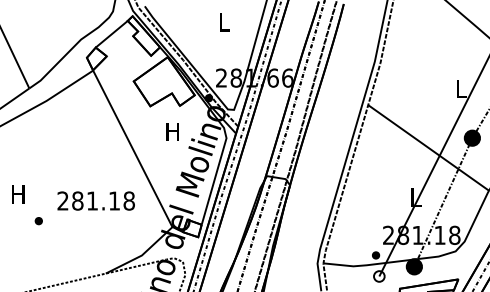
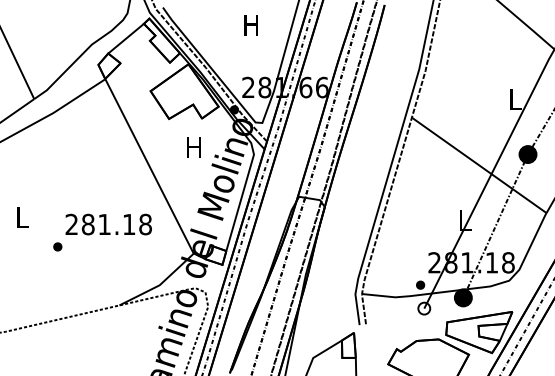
text: (223, 22) -> (250, 25), L -> H
text: (17, 194) -> (21, 217), H -> L
part: (38, 220) -> (57, 246), moved

